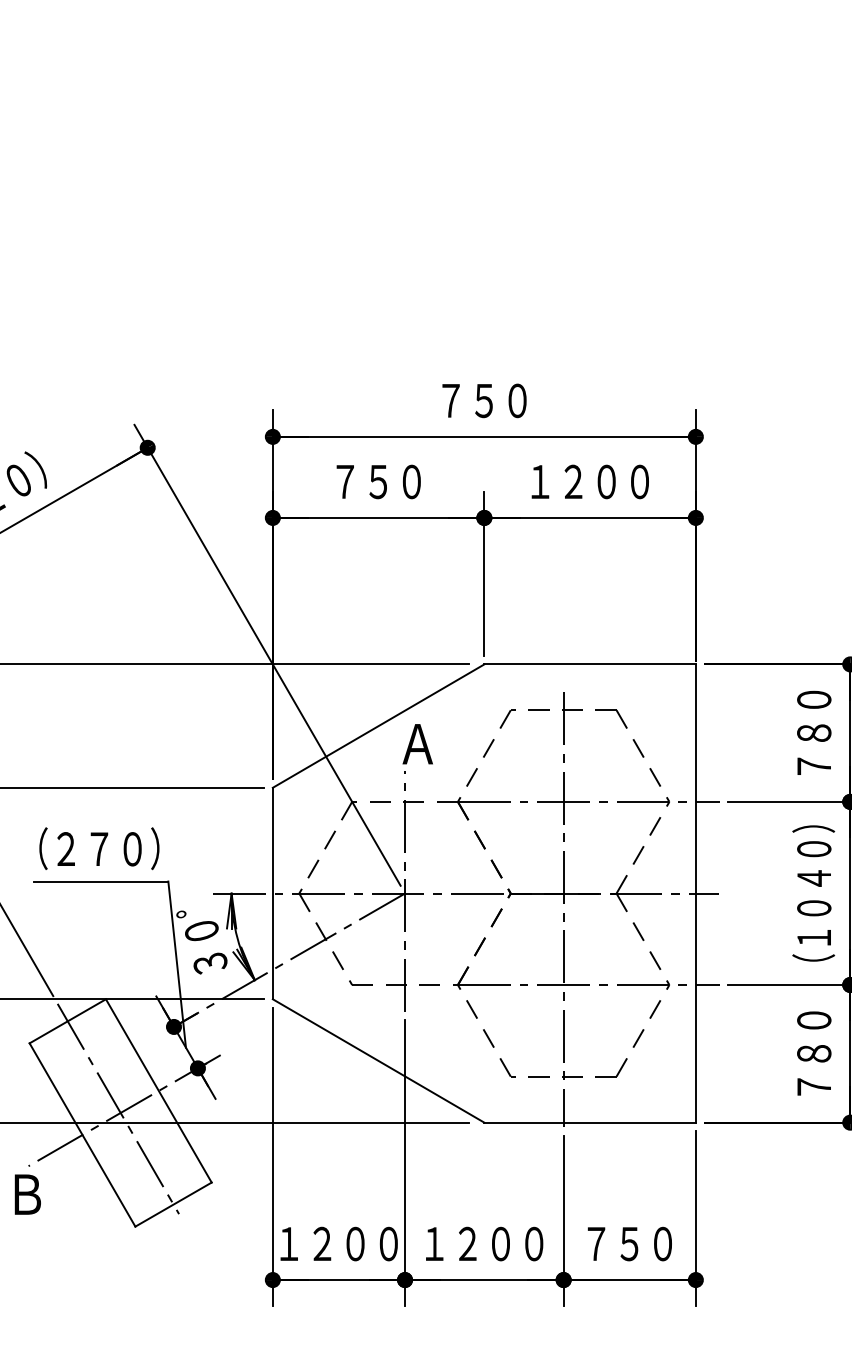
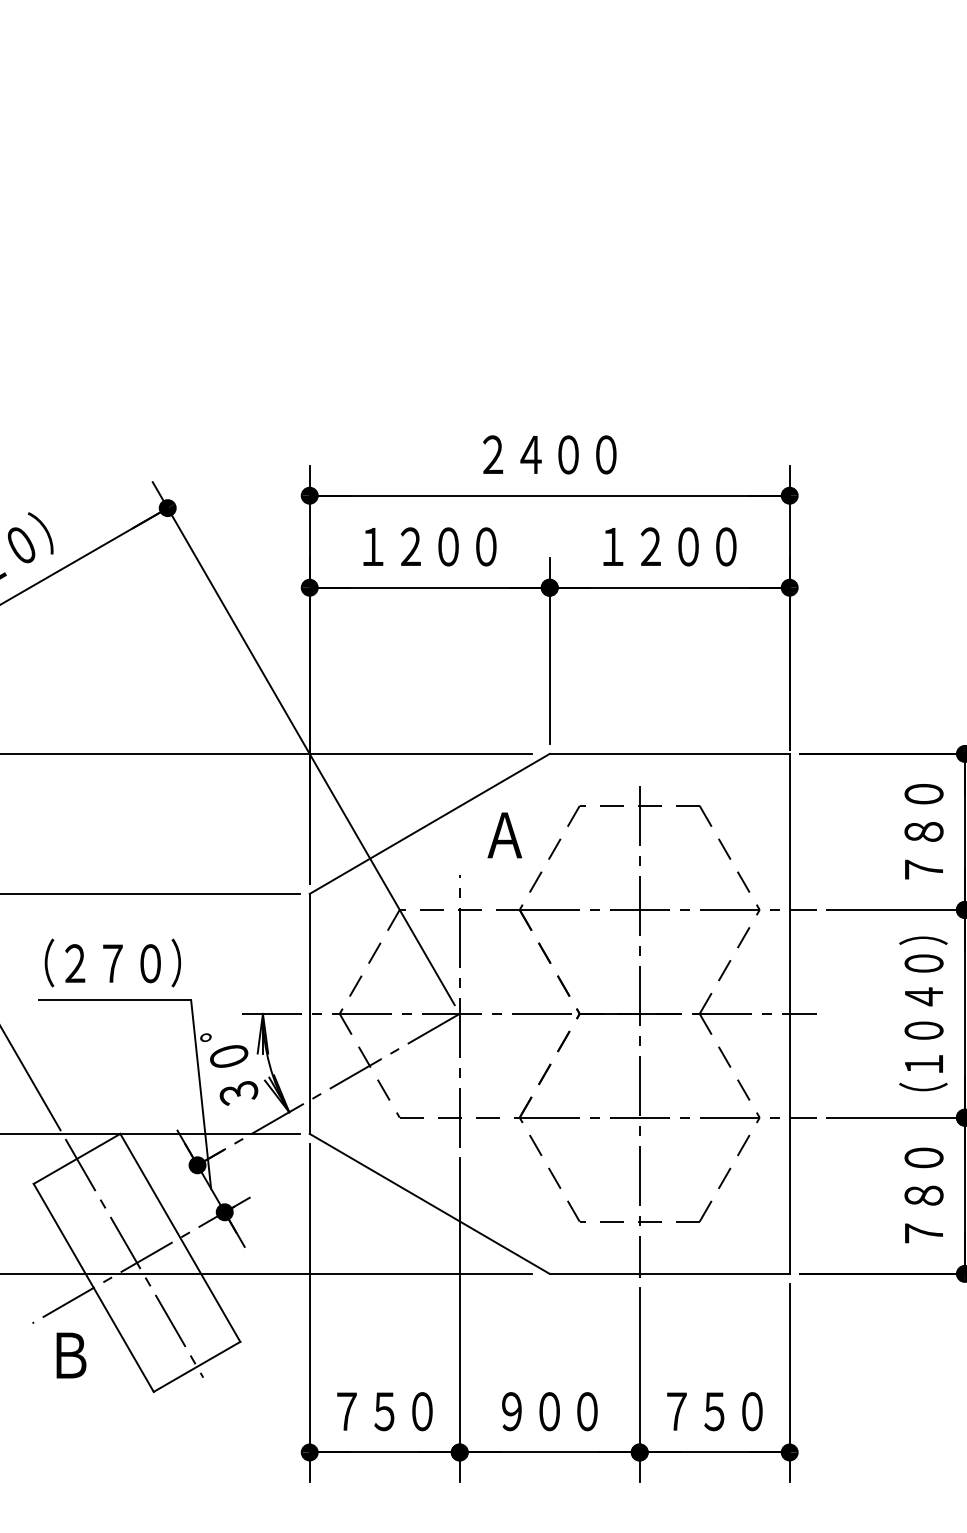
text: (484, 400) -> (549, 454), ７５０ -> ２４００
text: (378, 481) -> (429, 546), ７５０ -> １２００
text: (417, 744) -> (504, 835), moved
text: (27, 1194) -> (71, 1355), moved
text: (338, 1243) -> (384, 1411), １２００ -> ７５０
text: (484, 1243) -> (549, 1411), １２００ -> ９００

